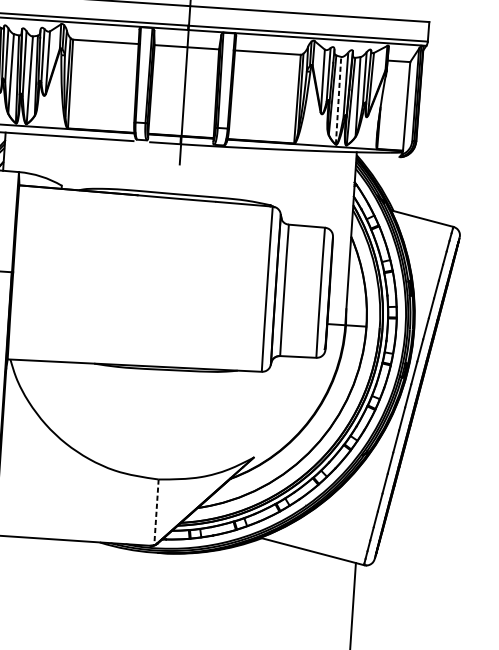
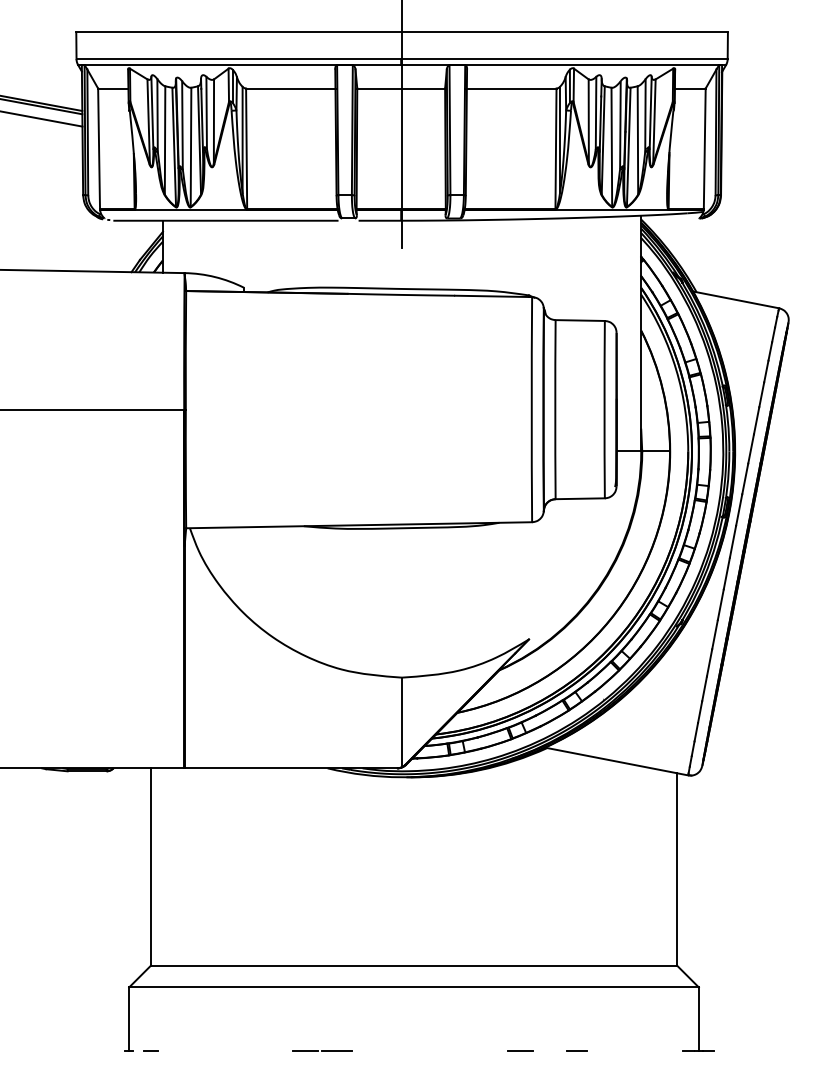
line: (338, 100) -> (611, 147), dashed -> solid
line: (156, 512) -> (401, 722), dashed -> solid

